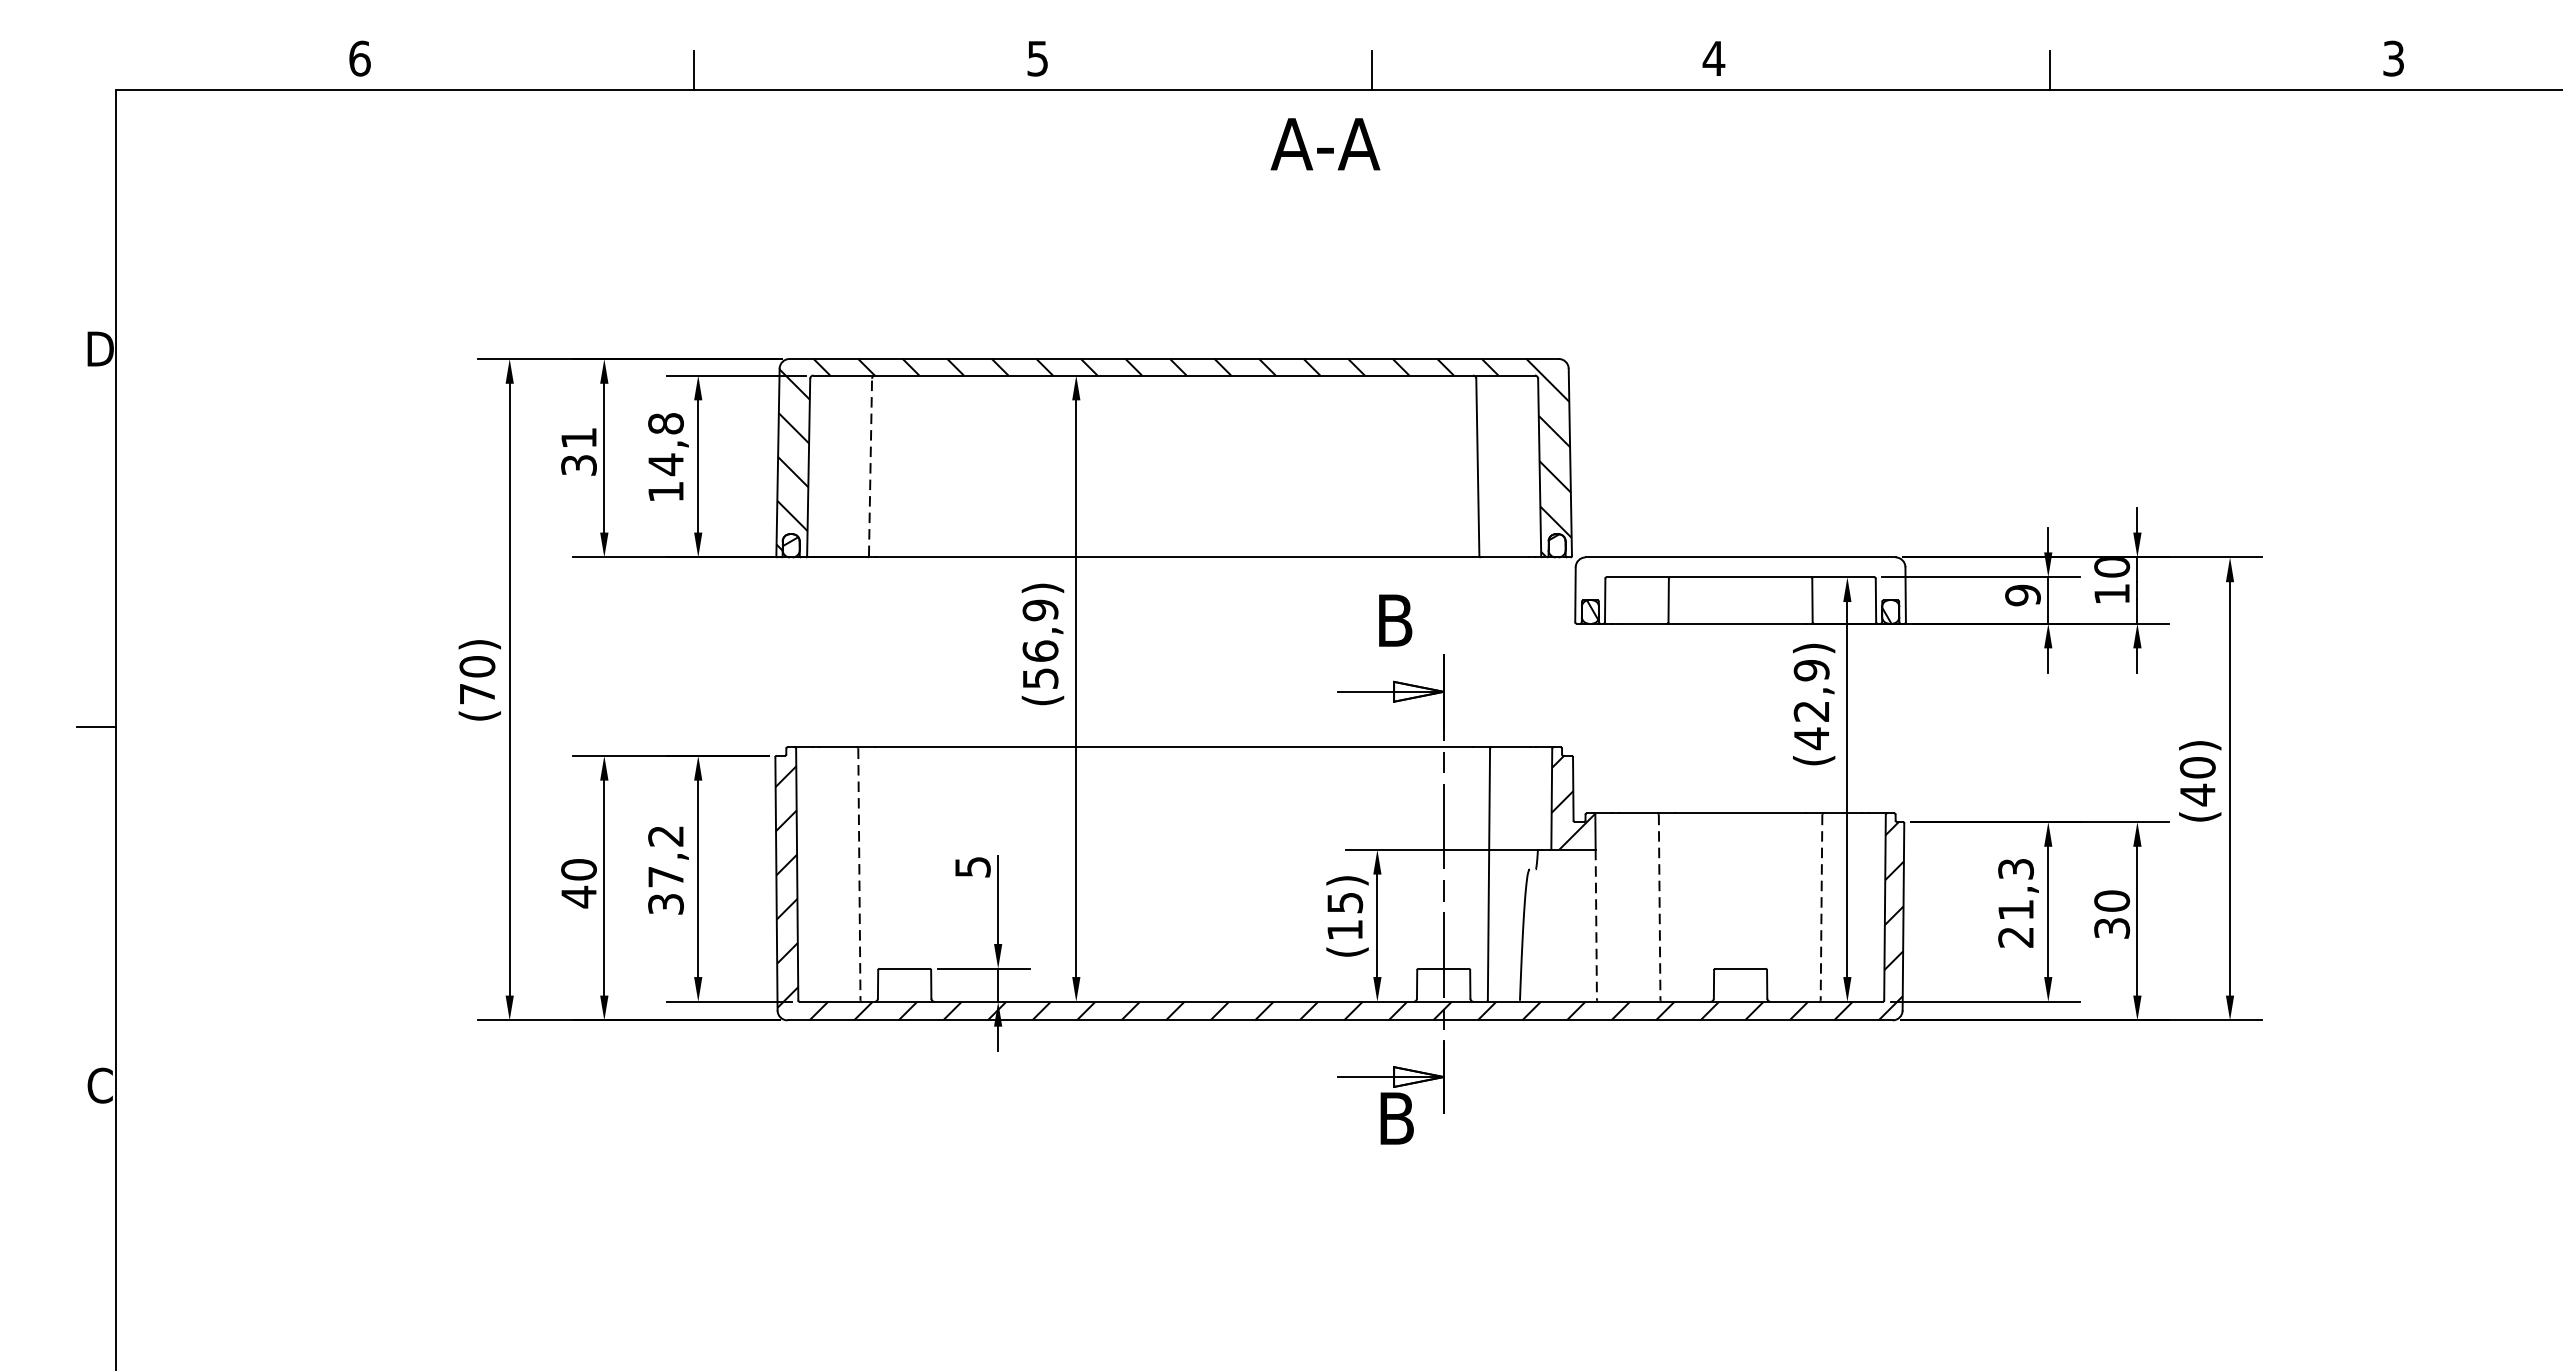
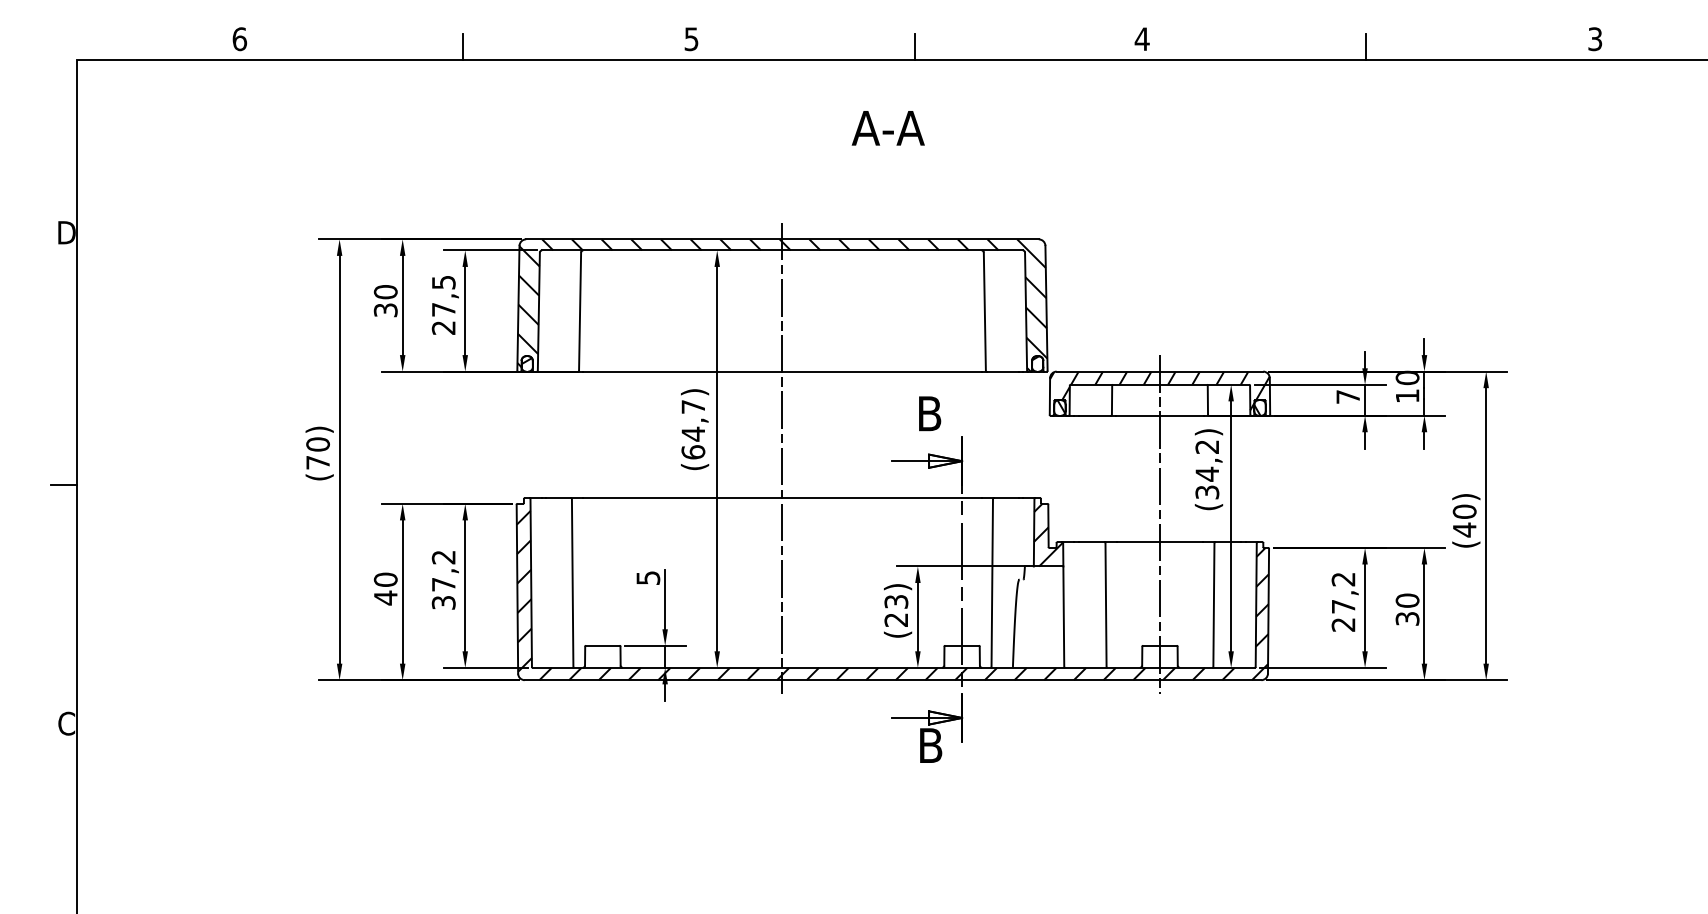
text: (1324, 144) -> (887, 128), moved
text: (578, 438) -> (385, 292), 31 -> 30
text: (665, 456) -> (443, 304), 14,8 -> 27,5
line: (871, 467) -> (580, 311), dashed -> solid
hatch: (1739, 590) -> (1159, 393), added
text: (2023, 596) -> (1348, 397), 9 -> 7
text: (1040, 644) -> (693, 429), (56,9) -> (64,7)
line: (1174, 687) -> (782, 458), added
text: (1811, 705) -> (1207, 470), (42,9) -> (34,2)
line: (1739, 786) -> (1159, 524), added
line: (859, 873) -> (572, 582), dashed -> solid
text: (2015, 888) -> (1343, 592), 21,3 -> 27,2
line: (1660, 908) -> (1106, 605), dashed -> solid
line: (1820, 908) -> (1213, 605), dashed -> solid
text: (1343, 915) -> (895, 610), (15) -> (23)
line: (1595, 926) -> (1063, 617), dashed -> solid

